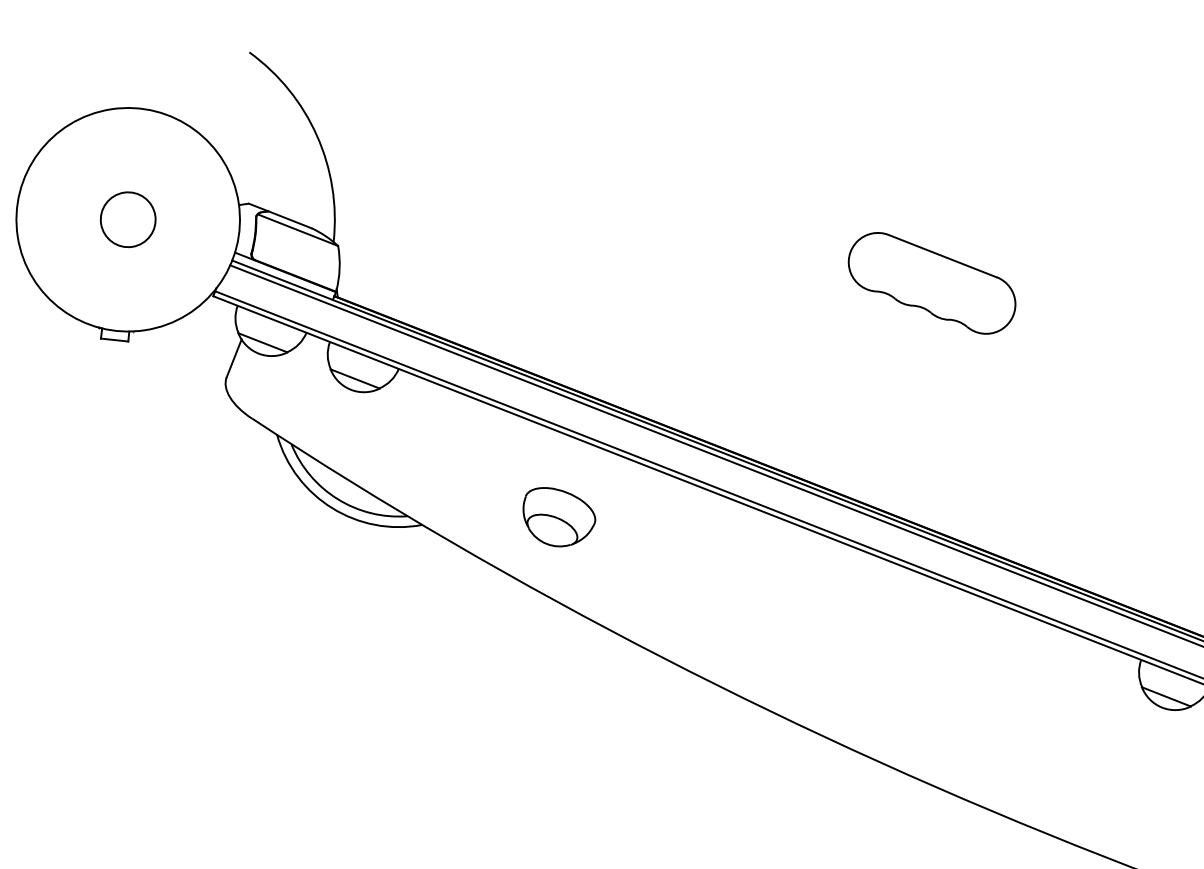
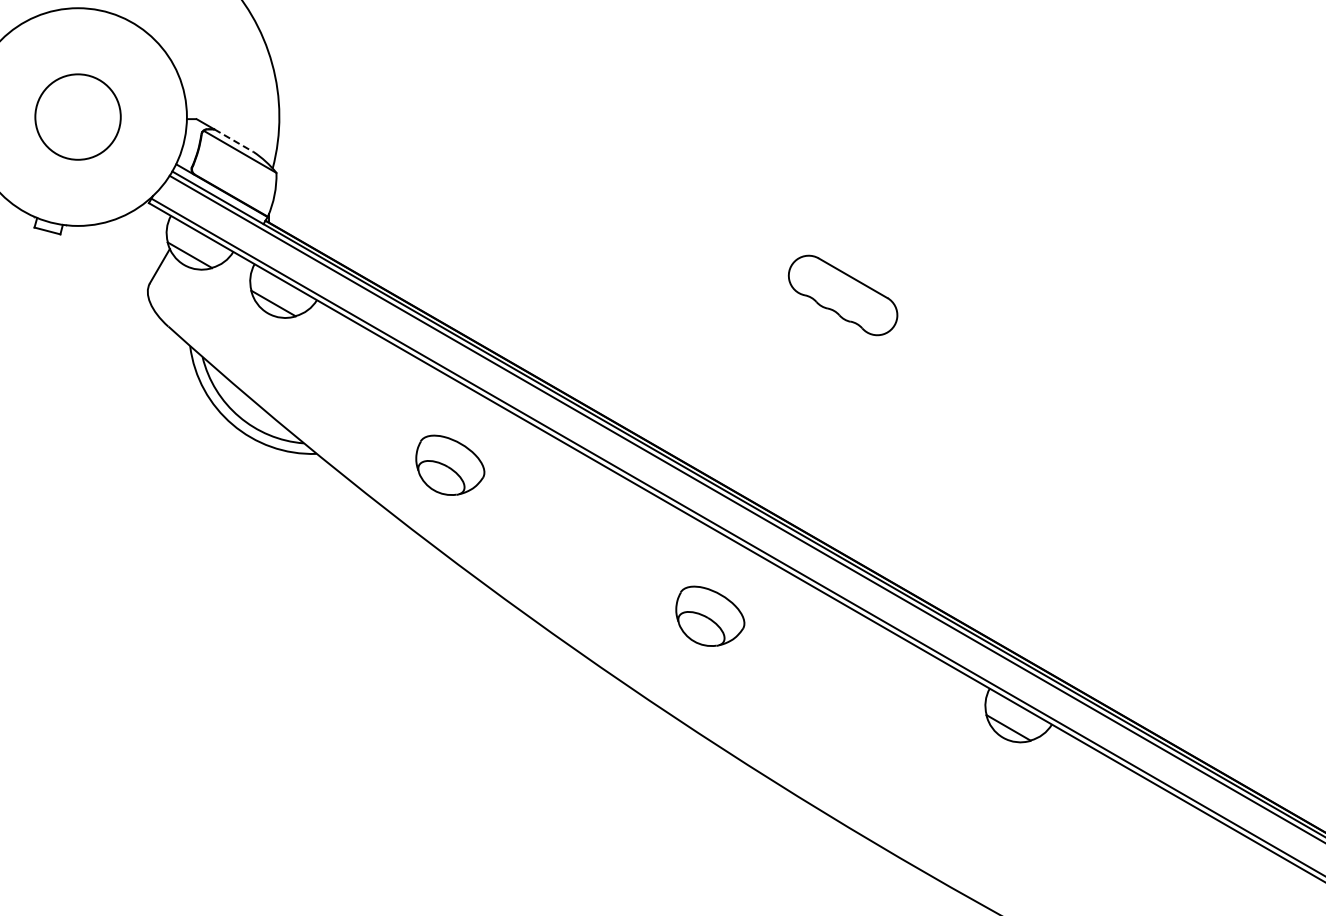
circle: (127, 219) -> (77, 116), size x1.6
line: (289, 219) -> (233, 140), solid -> dashed
part: (931, 283) -> (842, 295), size x0.7
part: (846, 628) -> (710, 615), added

